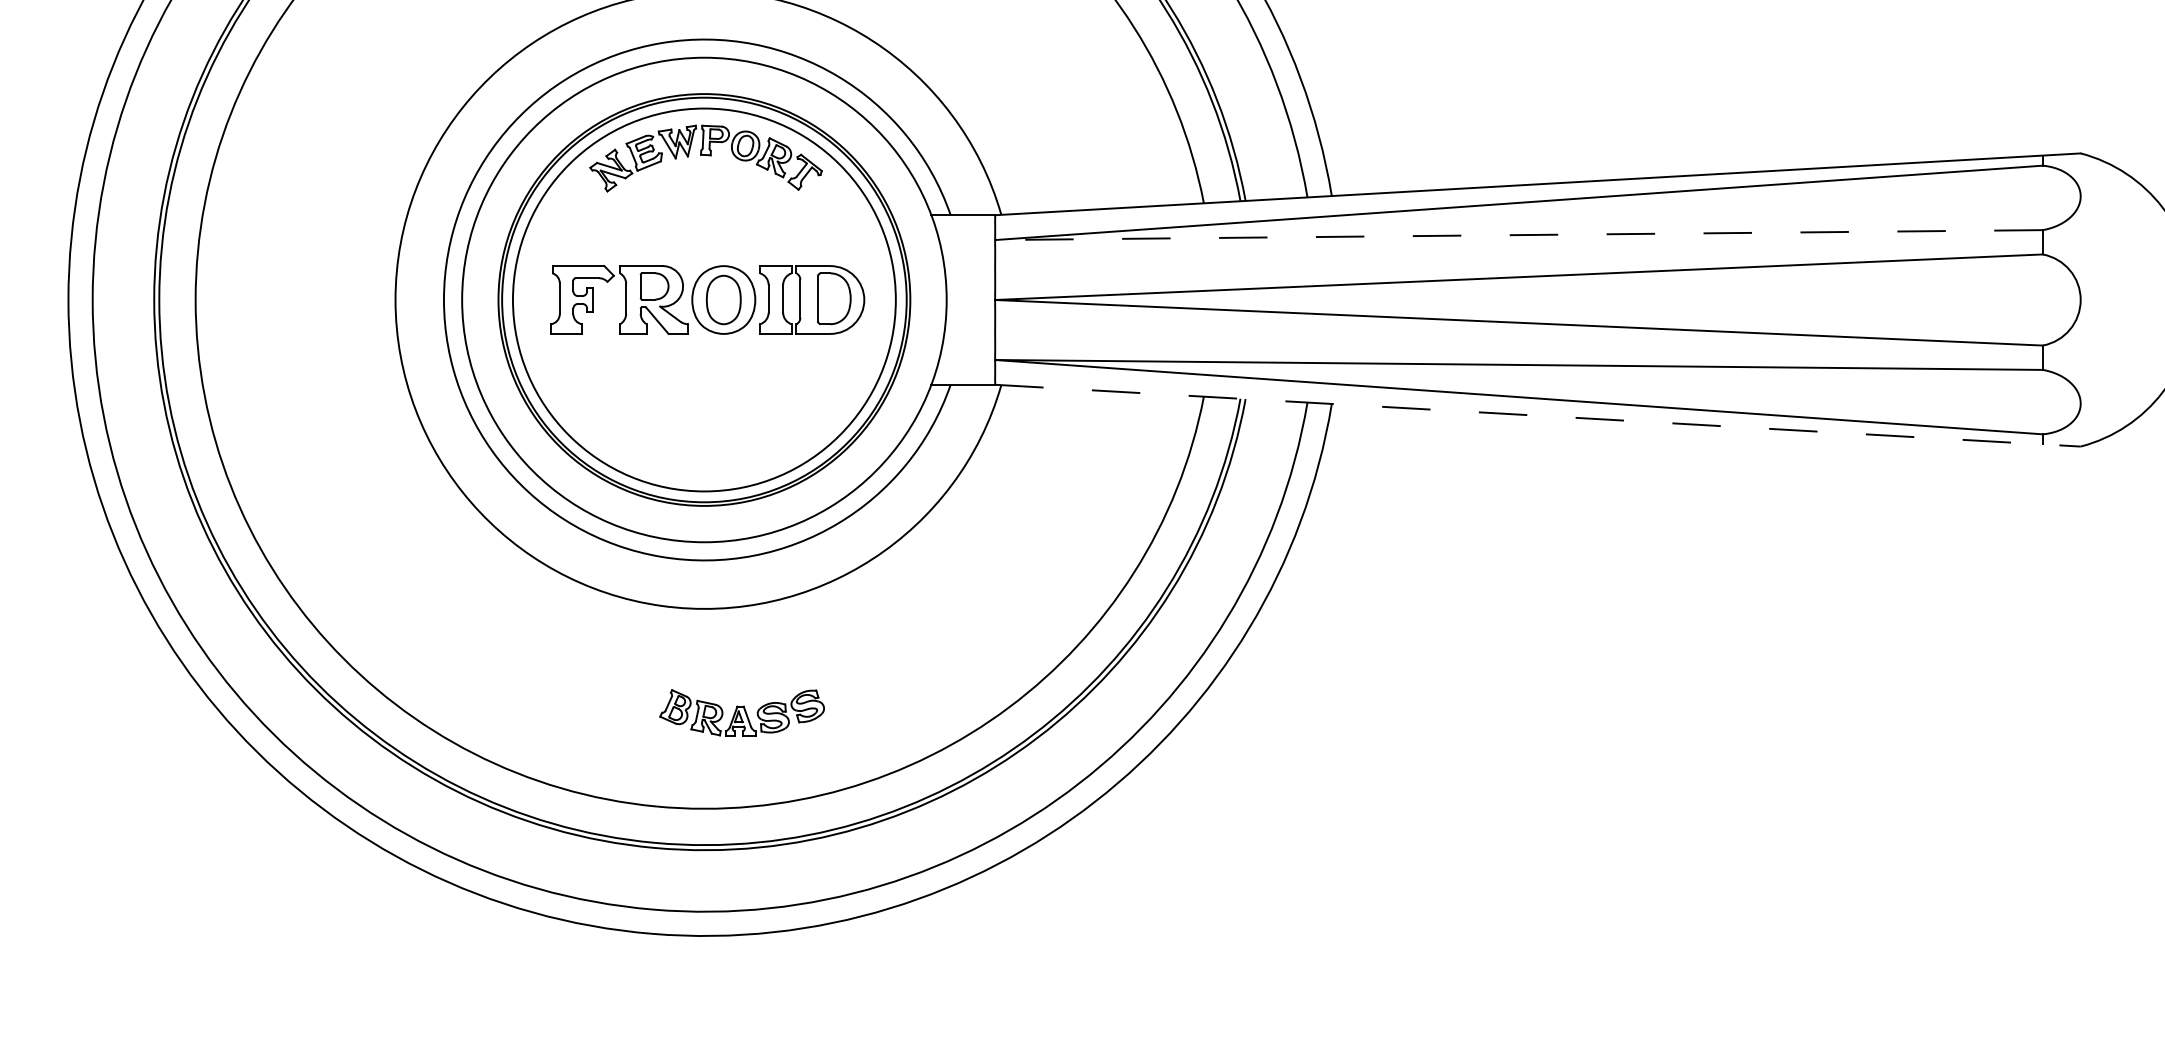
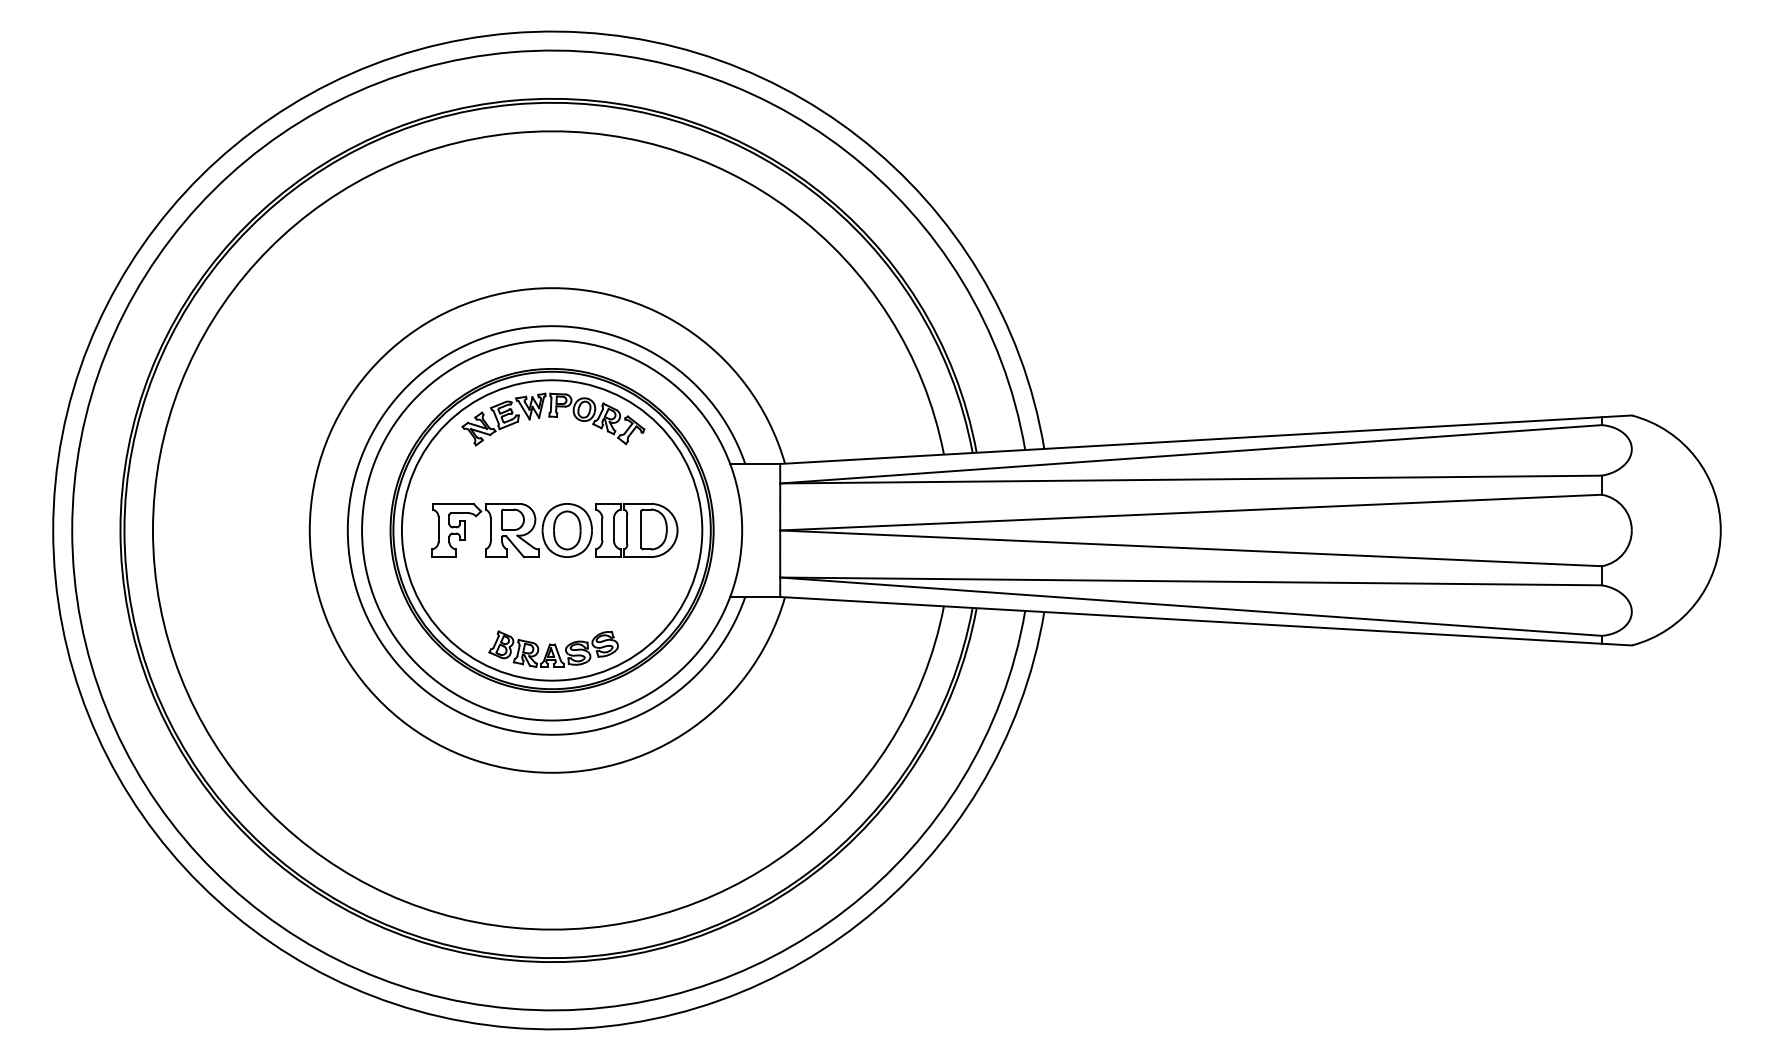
line: (1519, 235) -> (1191, 479), dashed -> solid
line: (1538, 416) -> (1206, 621), dashed -> solid
part: (741, 711) -> (553, 648), moved

